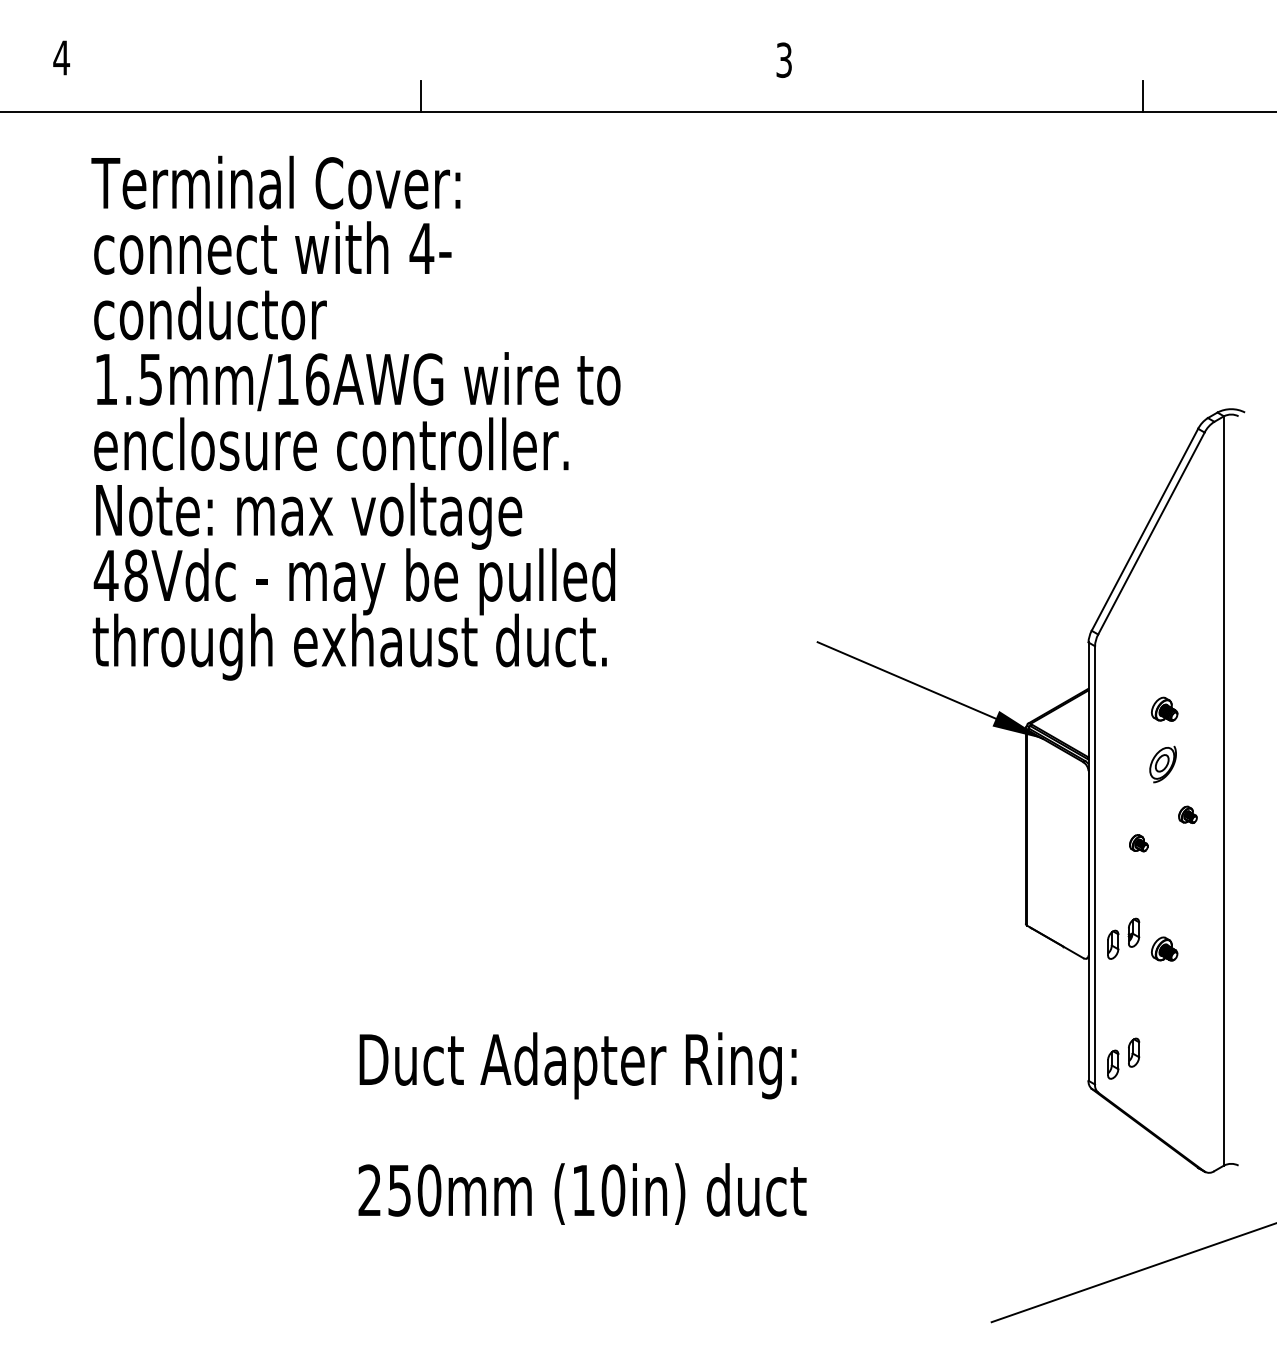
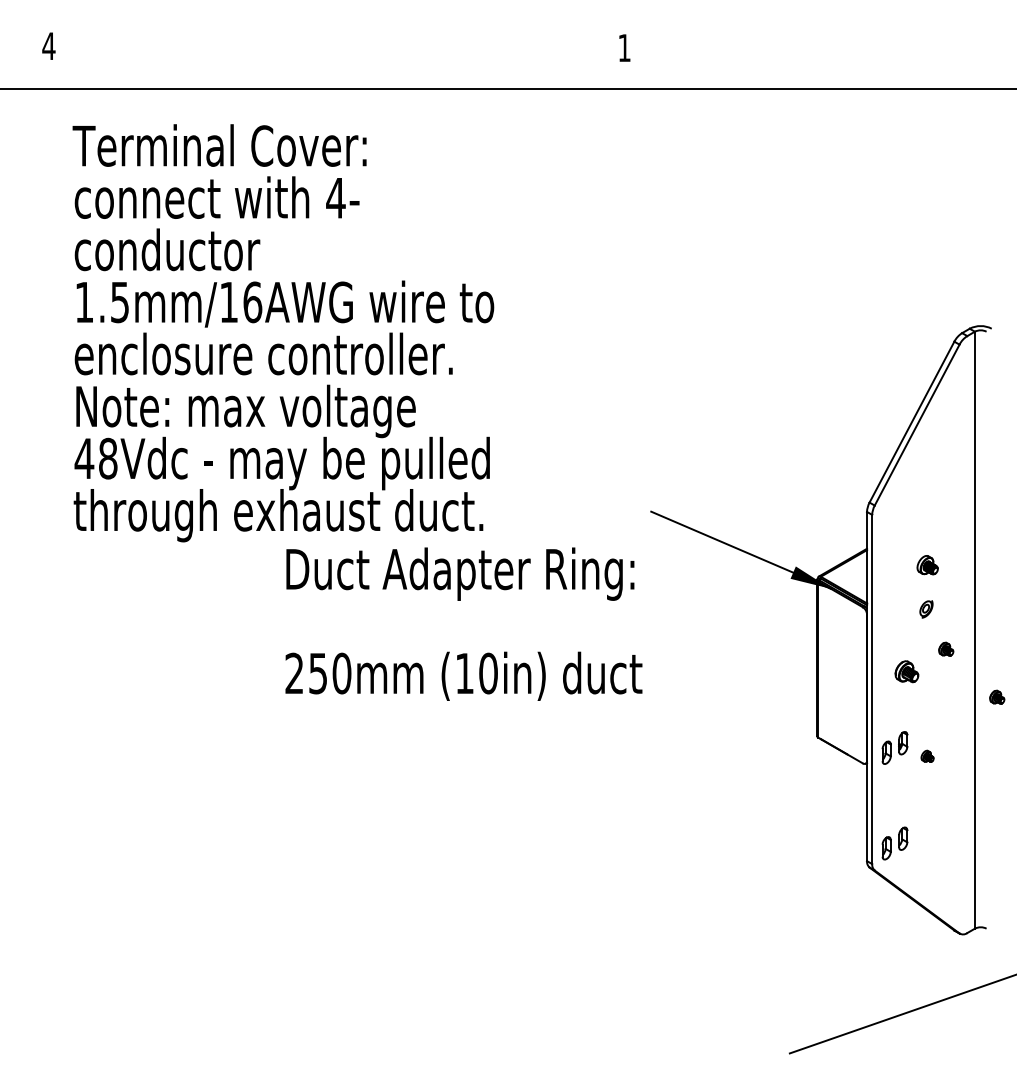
text: (784, 60) -> (624, 48), 3 -> 1
line: (421, 95) -> (335, 76), removed
line: (1143, 95) -> (910, 76), removed
part: (1163, 764) -> (926, 609), size x0.6
part: (1139, 842) -> (907, 671), size x1.6
part: (1252, 874) -> (997, 696), added
part: (1164, 949) -> (927, 756), size x0.6
text: (582, 1127) -> (463, 623), moved

